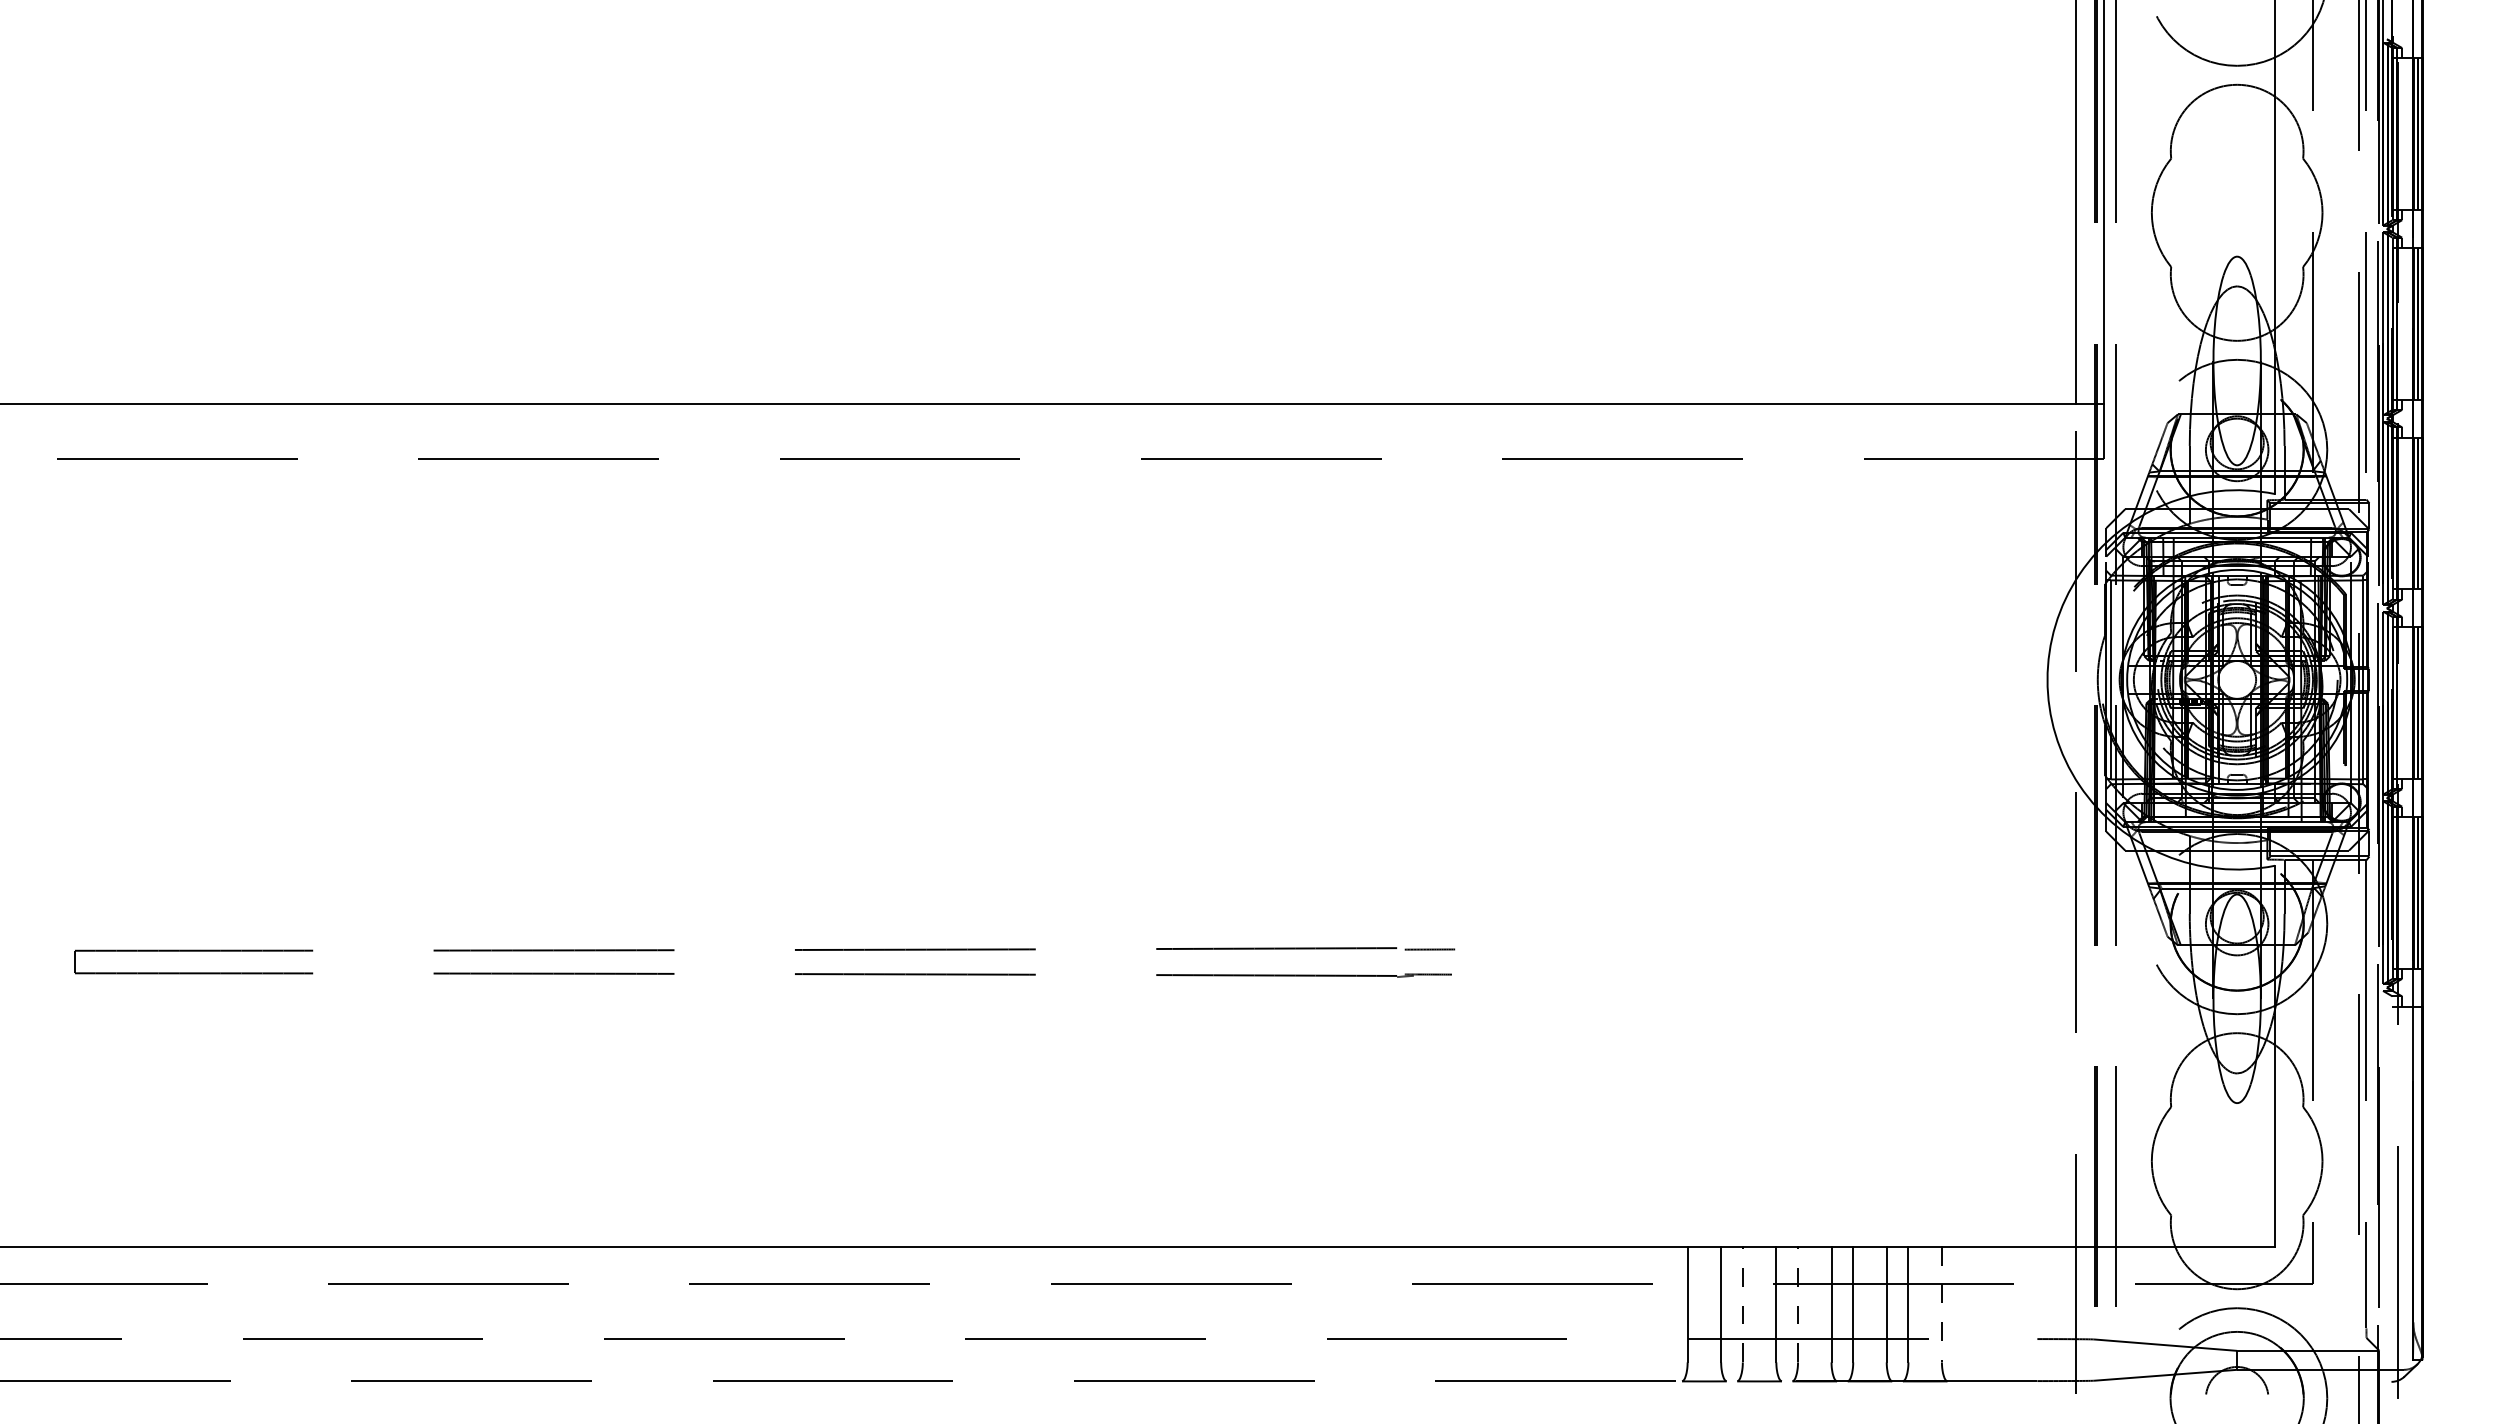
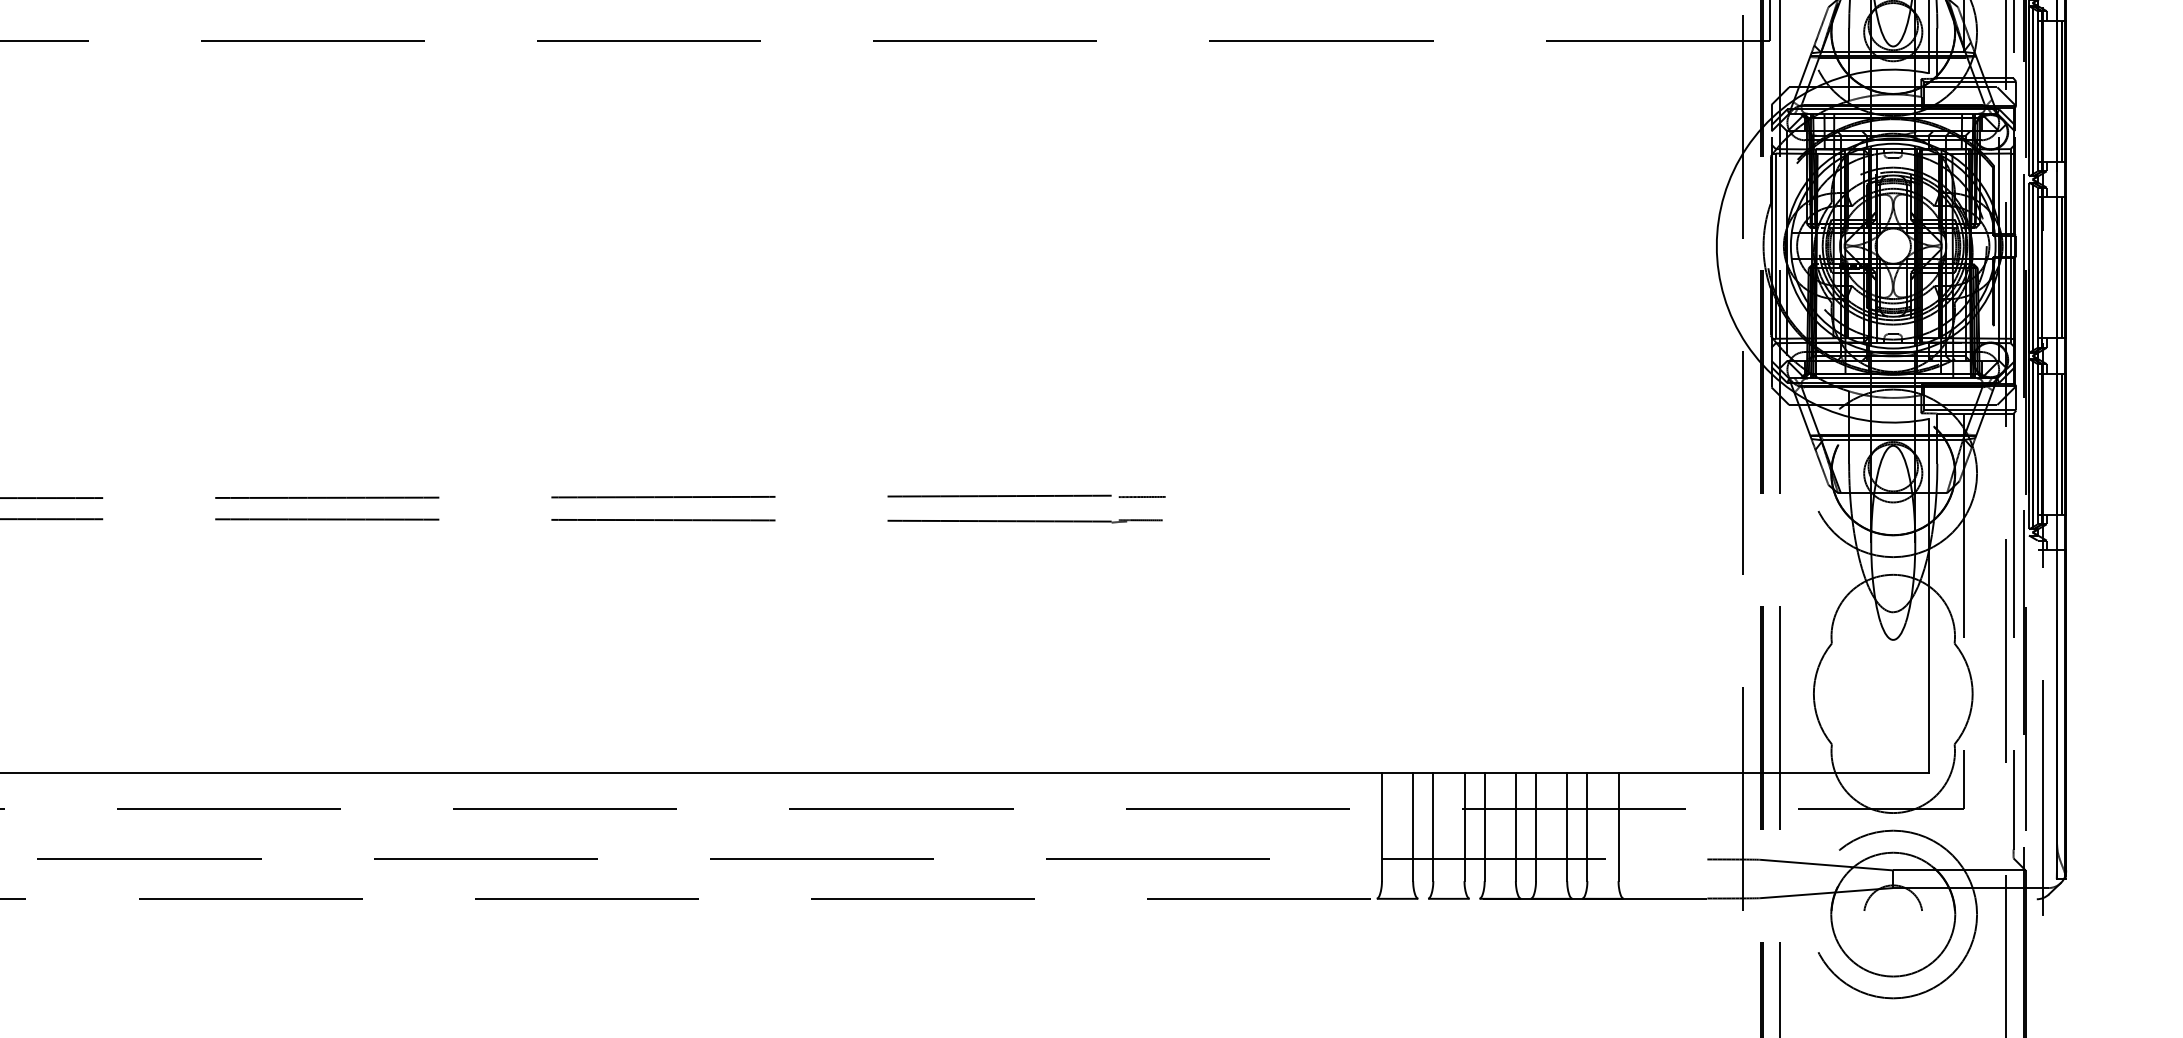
line: (1742, 1304) -> (1433, 827), dashed -> solid
line: (1798, 1304) -> (1485, 827), dashed -> solid
line: (1941, 1304) -> (1618, 827), dashed -> solid

